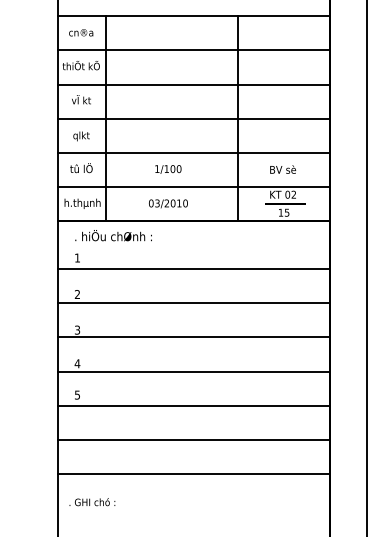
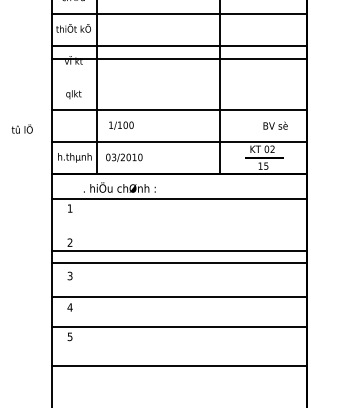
line: (193, 118) -> (178, 59), moved
text: (81, 168) -> (22, 129), moved
text: (168, 169) -> (121, 125), moved
text: (283, 169) -> (276, 125), moved
text: (168, 203) -> (124, 157), moved
text: (113, 235) -> (119, 187), moved
line: (194, 269) -> (179, 199), moved
line: (194, 337) -> (179, 263), moved
line: (194, 371) -> (179, 296), moved
line: (194, 405) -> (179, 326), moved
line: (194, 439) -> (179, 366), moved

